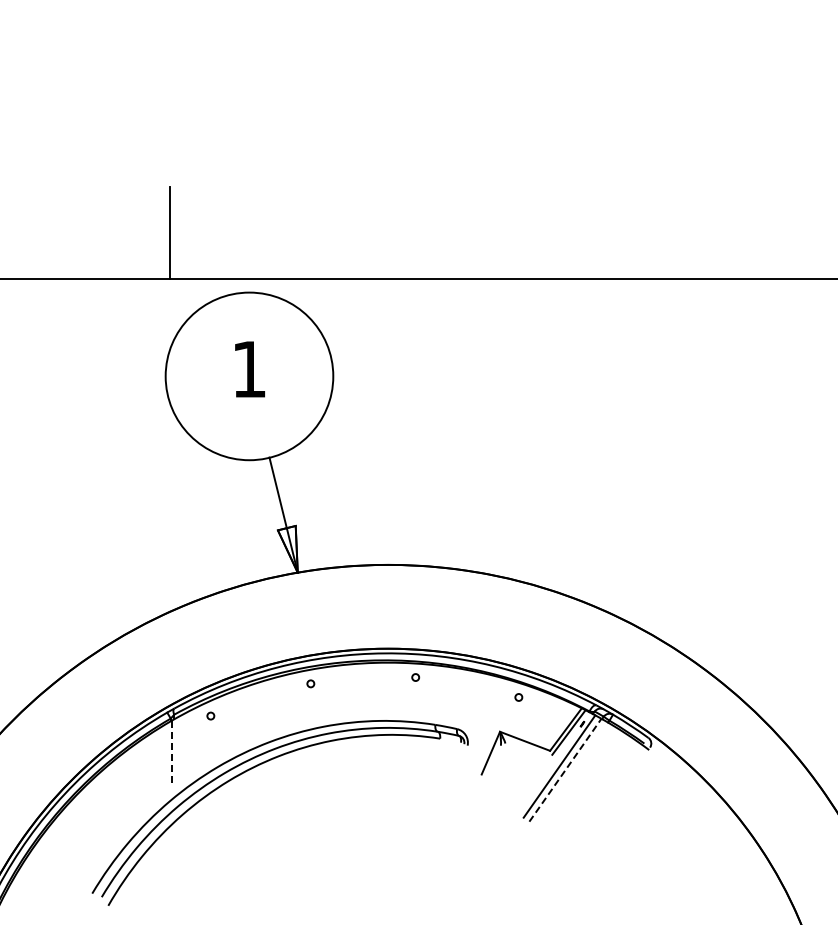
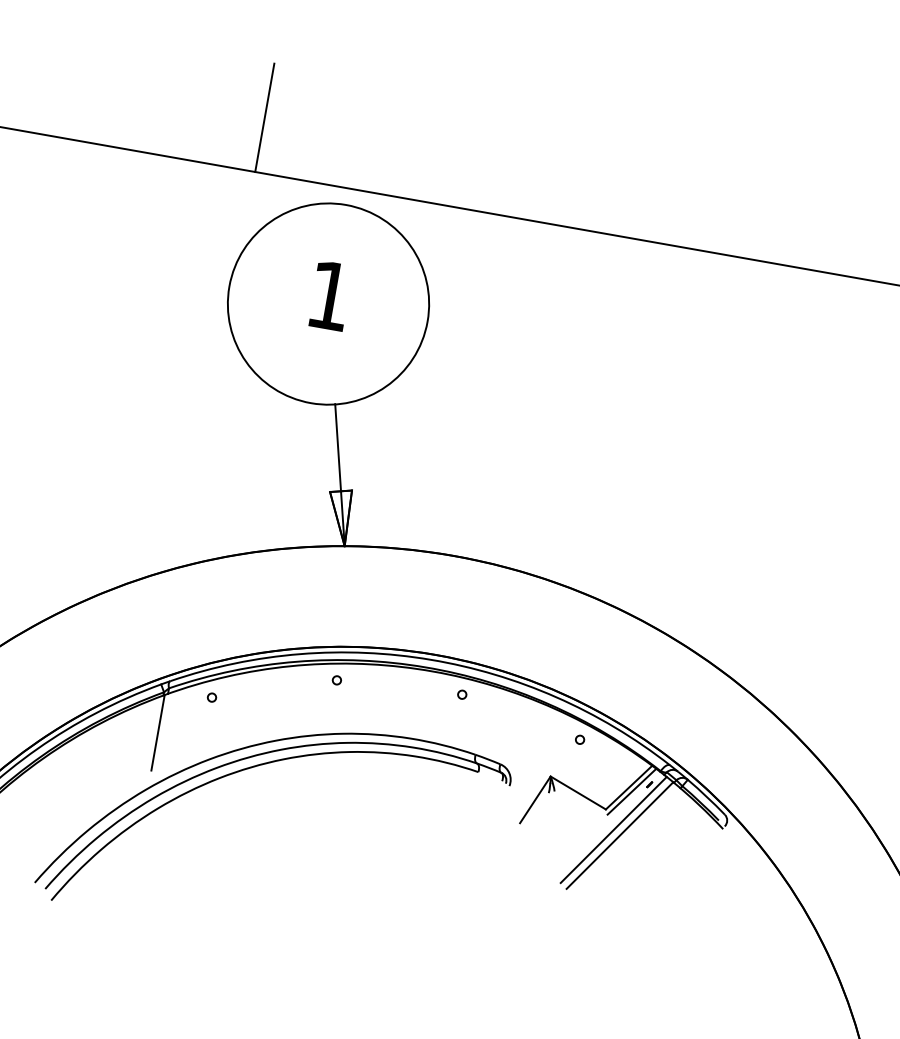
line: (171, 752) -> (157, 732), dashed -> solid
line: (565, 770) -> (619, 835), dashed -> solid

